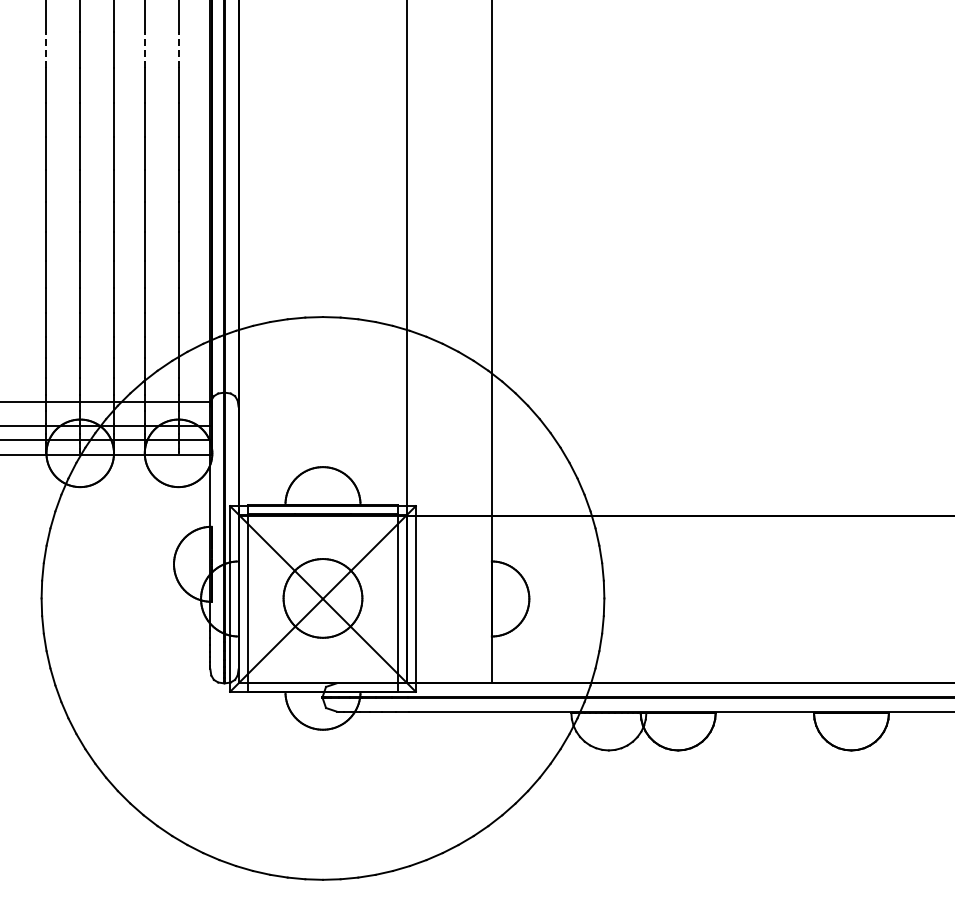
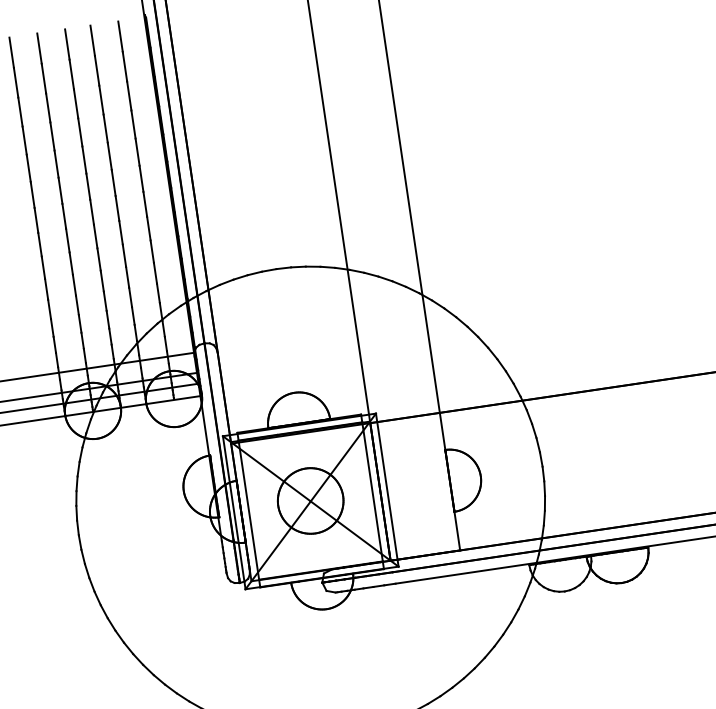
line: (46, 49) -> (16, 82), dashed -> solid
line: (144, 49) -> (96, 70), dashed -> solid
line: (178, 49) -> (124, 66), dashed -> solid

